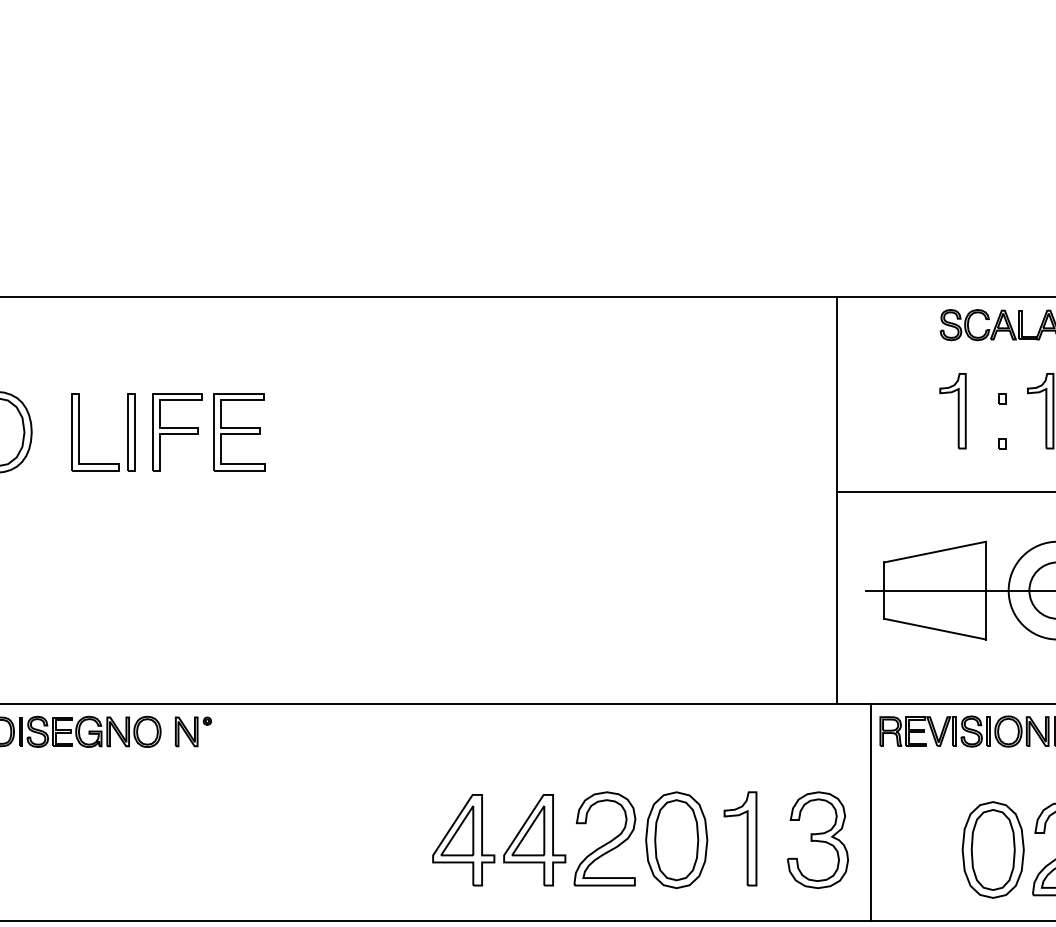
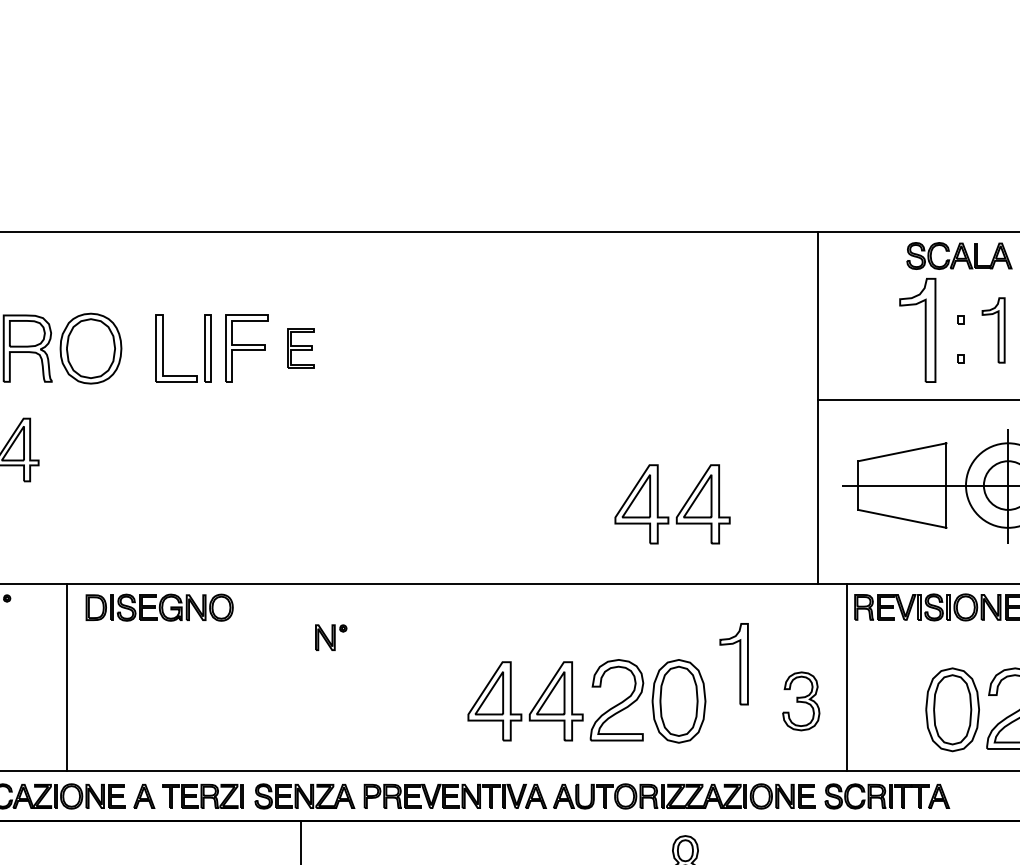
part: (952, 411) -> (917, 330), size x1.6
part: (238, 432) -> (300, 348), size x0.6
part: (678, 618) -> (680, 509), added
part: (193, 731) -> (331, 637), moved
part: (739, 839) -> (733, 664), moved
part: (818, 840) -> (801, 701), size x0.7

